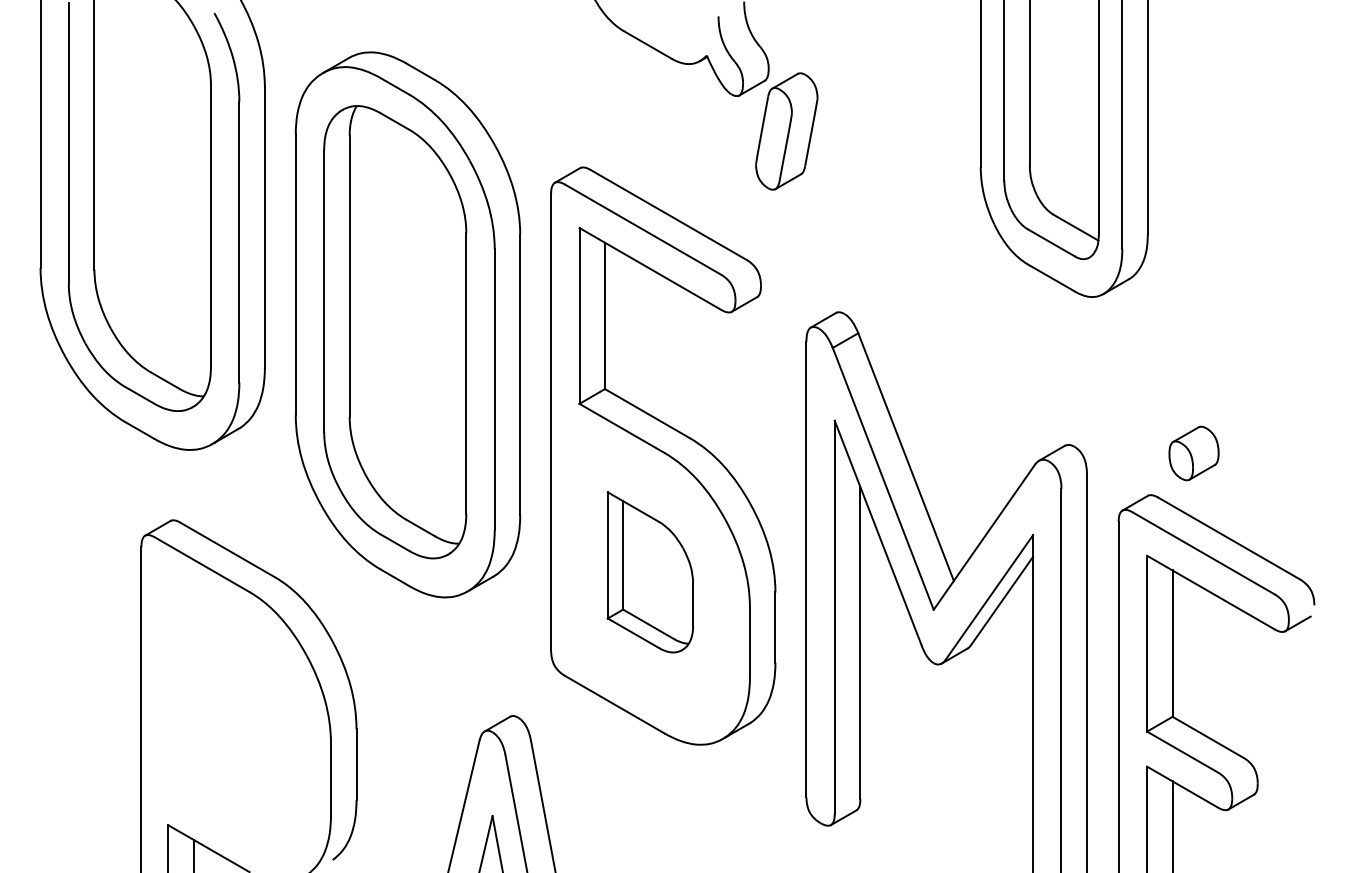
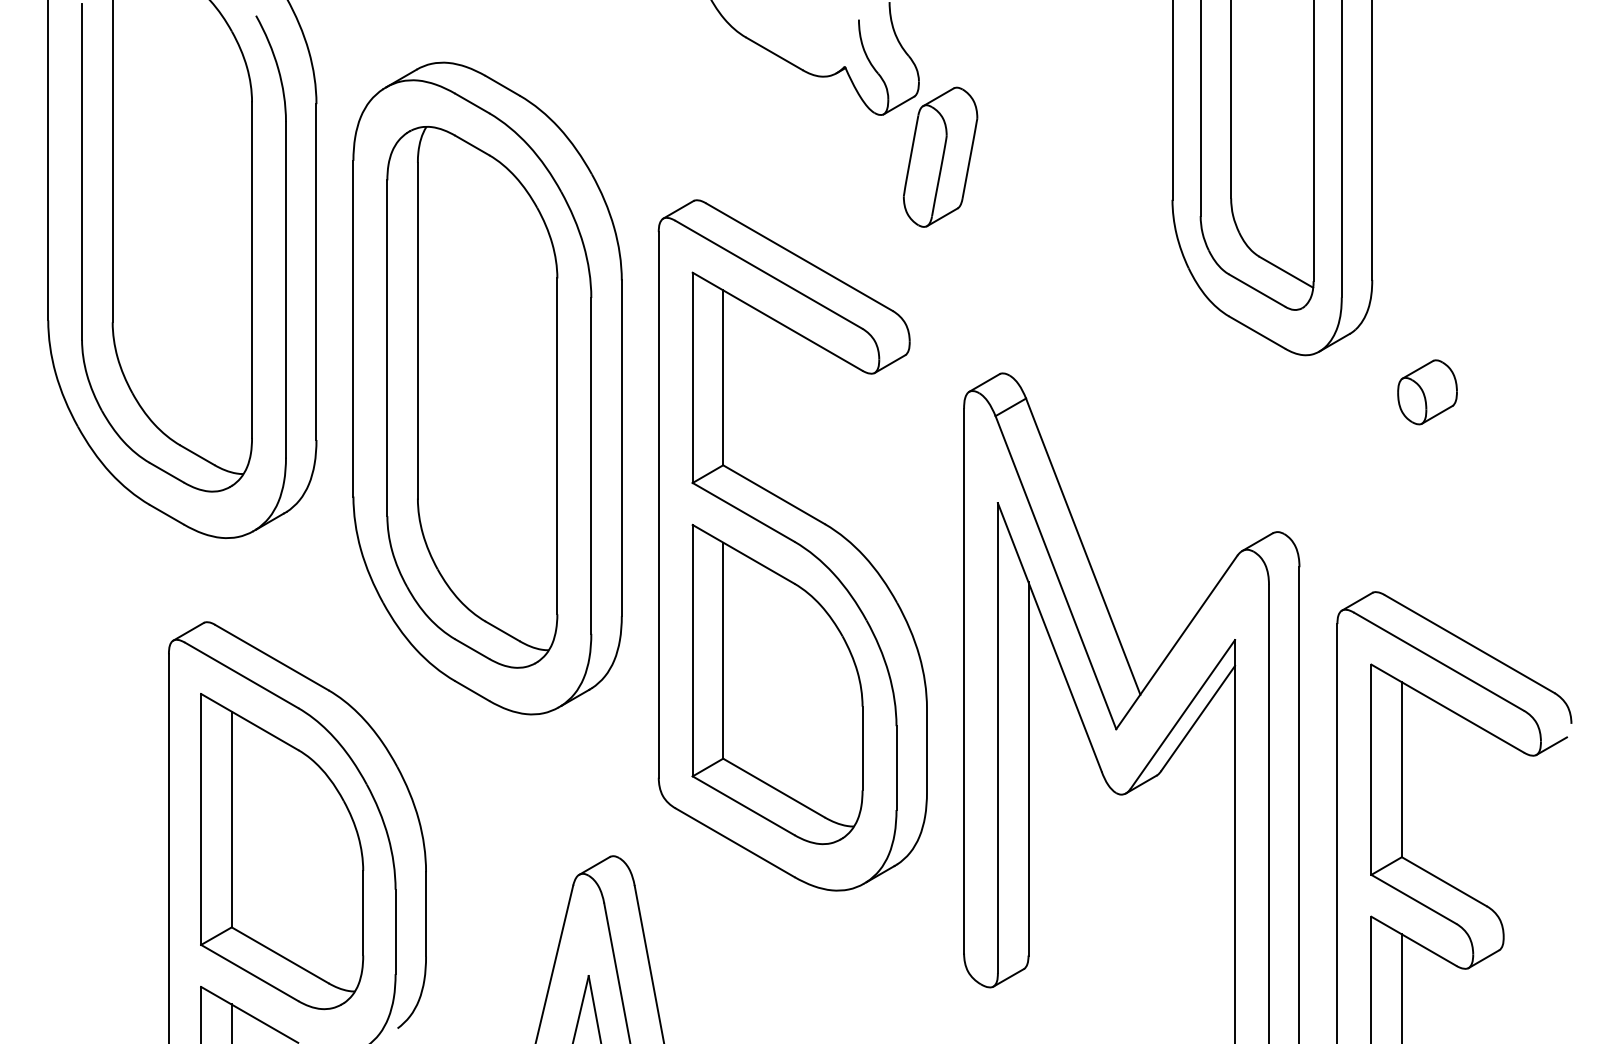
part: (1194, 453) -> (1427, 392), moved
part: (650, 572) -> (777, 684), size x1.67
part: (236, 712) -> (282, 851), added

